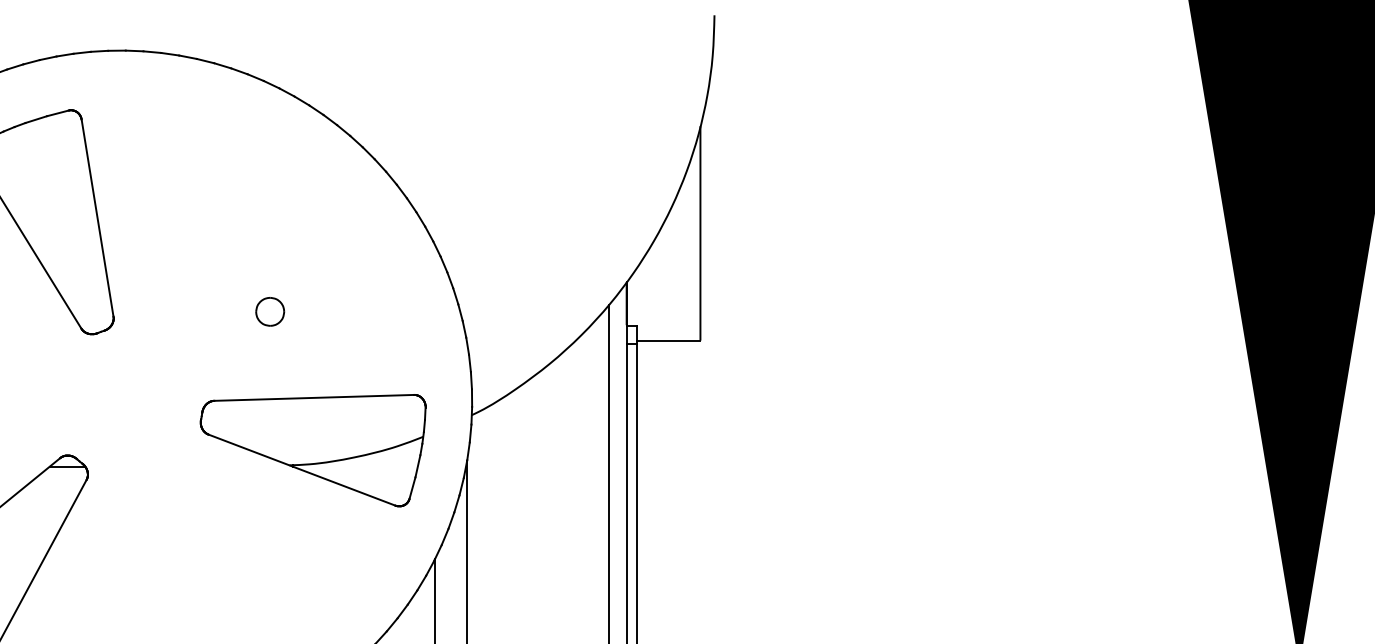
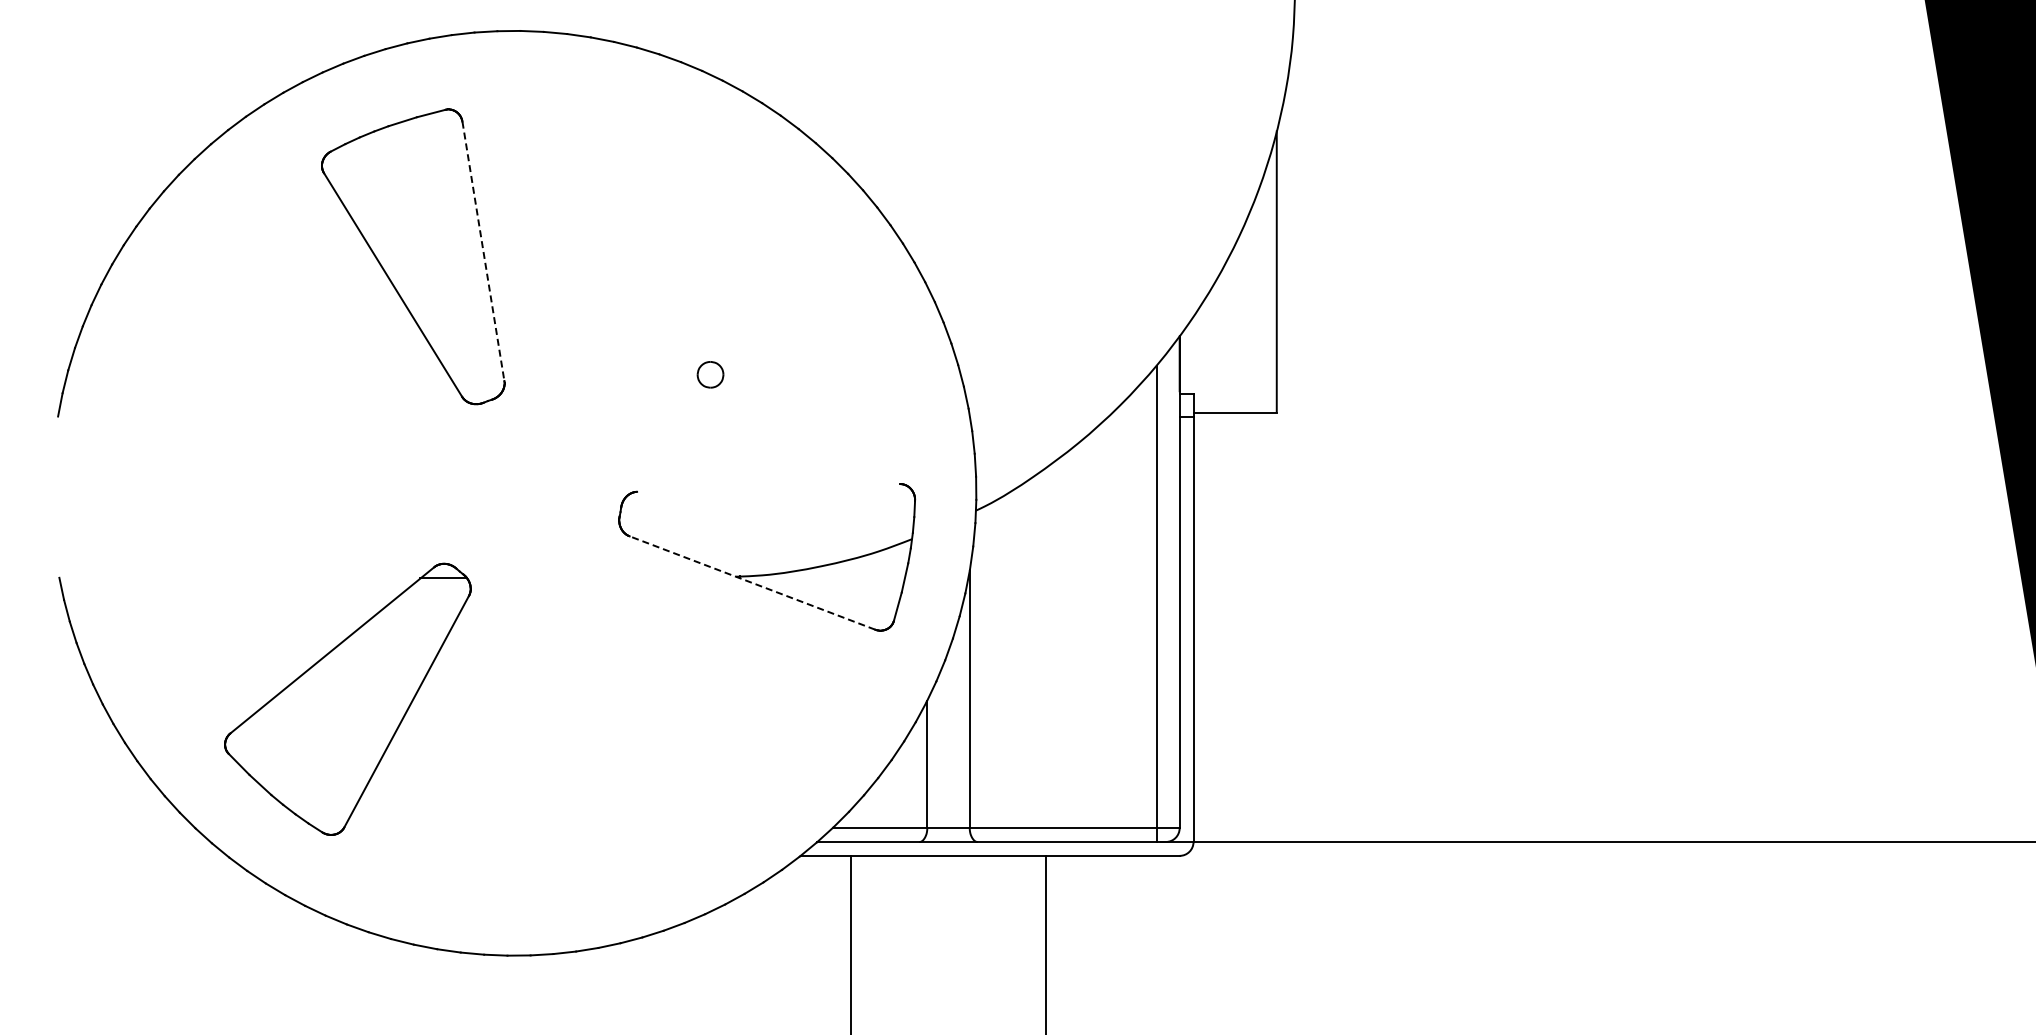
line: (97, 218) -> (483, 251), solid -> dashed
part: (270, 311) -> (710, 374), size x0.7
line: (314, 397) -> (768, 487), removed
line: (301, 469) -> (751, 582), solid -> dashed

